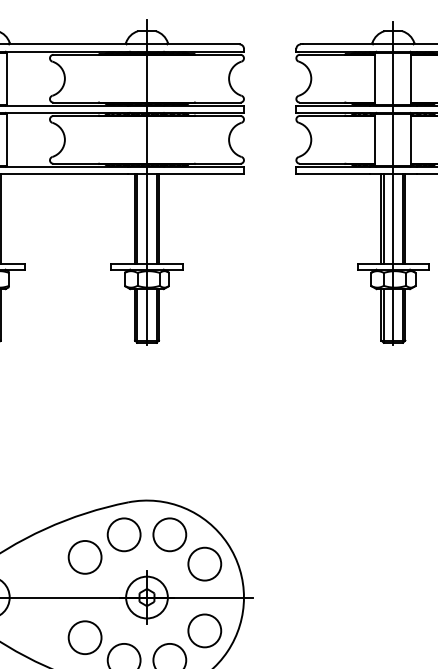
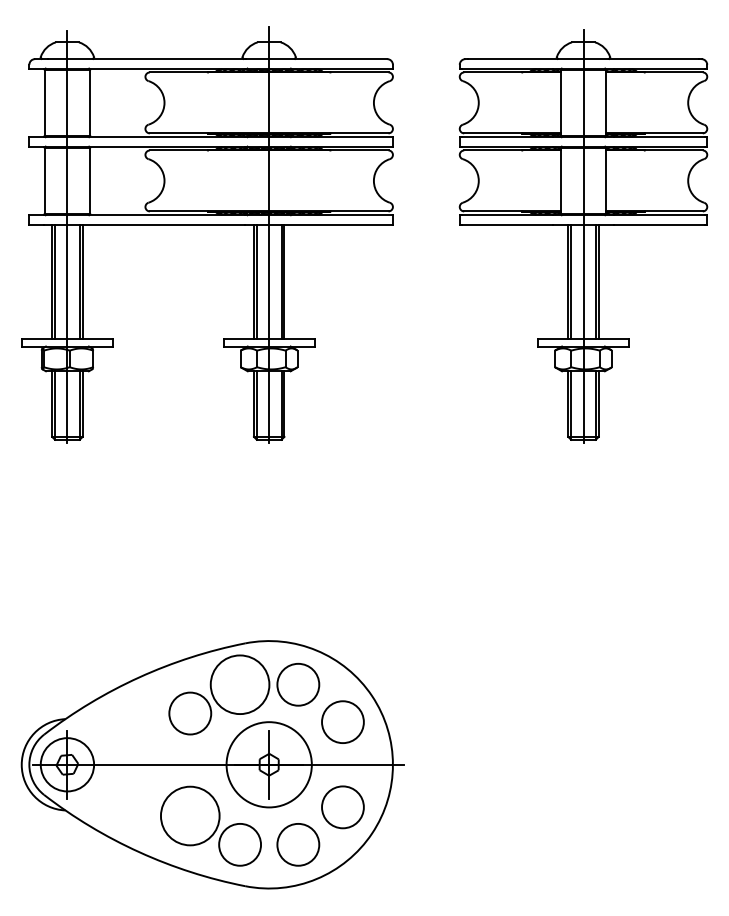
circle: (124, 534) -> (240, 684), size x1.4
circle: (146, 597) -> (268, 764), size x1.6
circle: (85, 637) -> (190, 815), size x1.4

